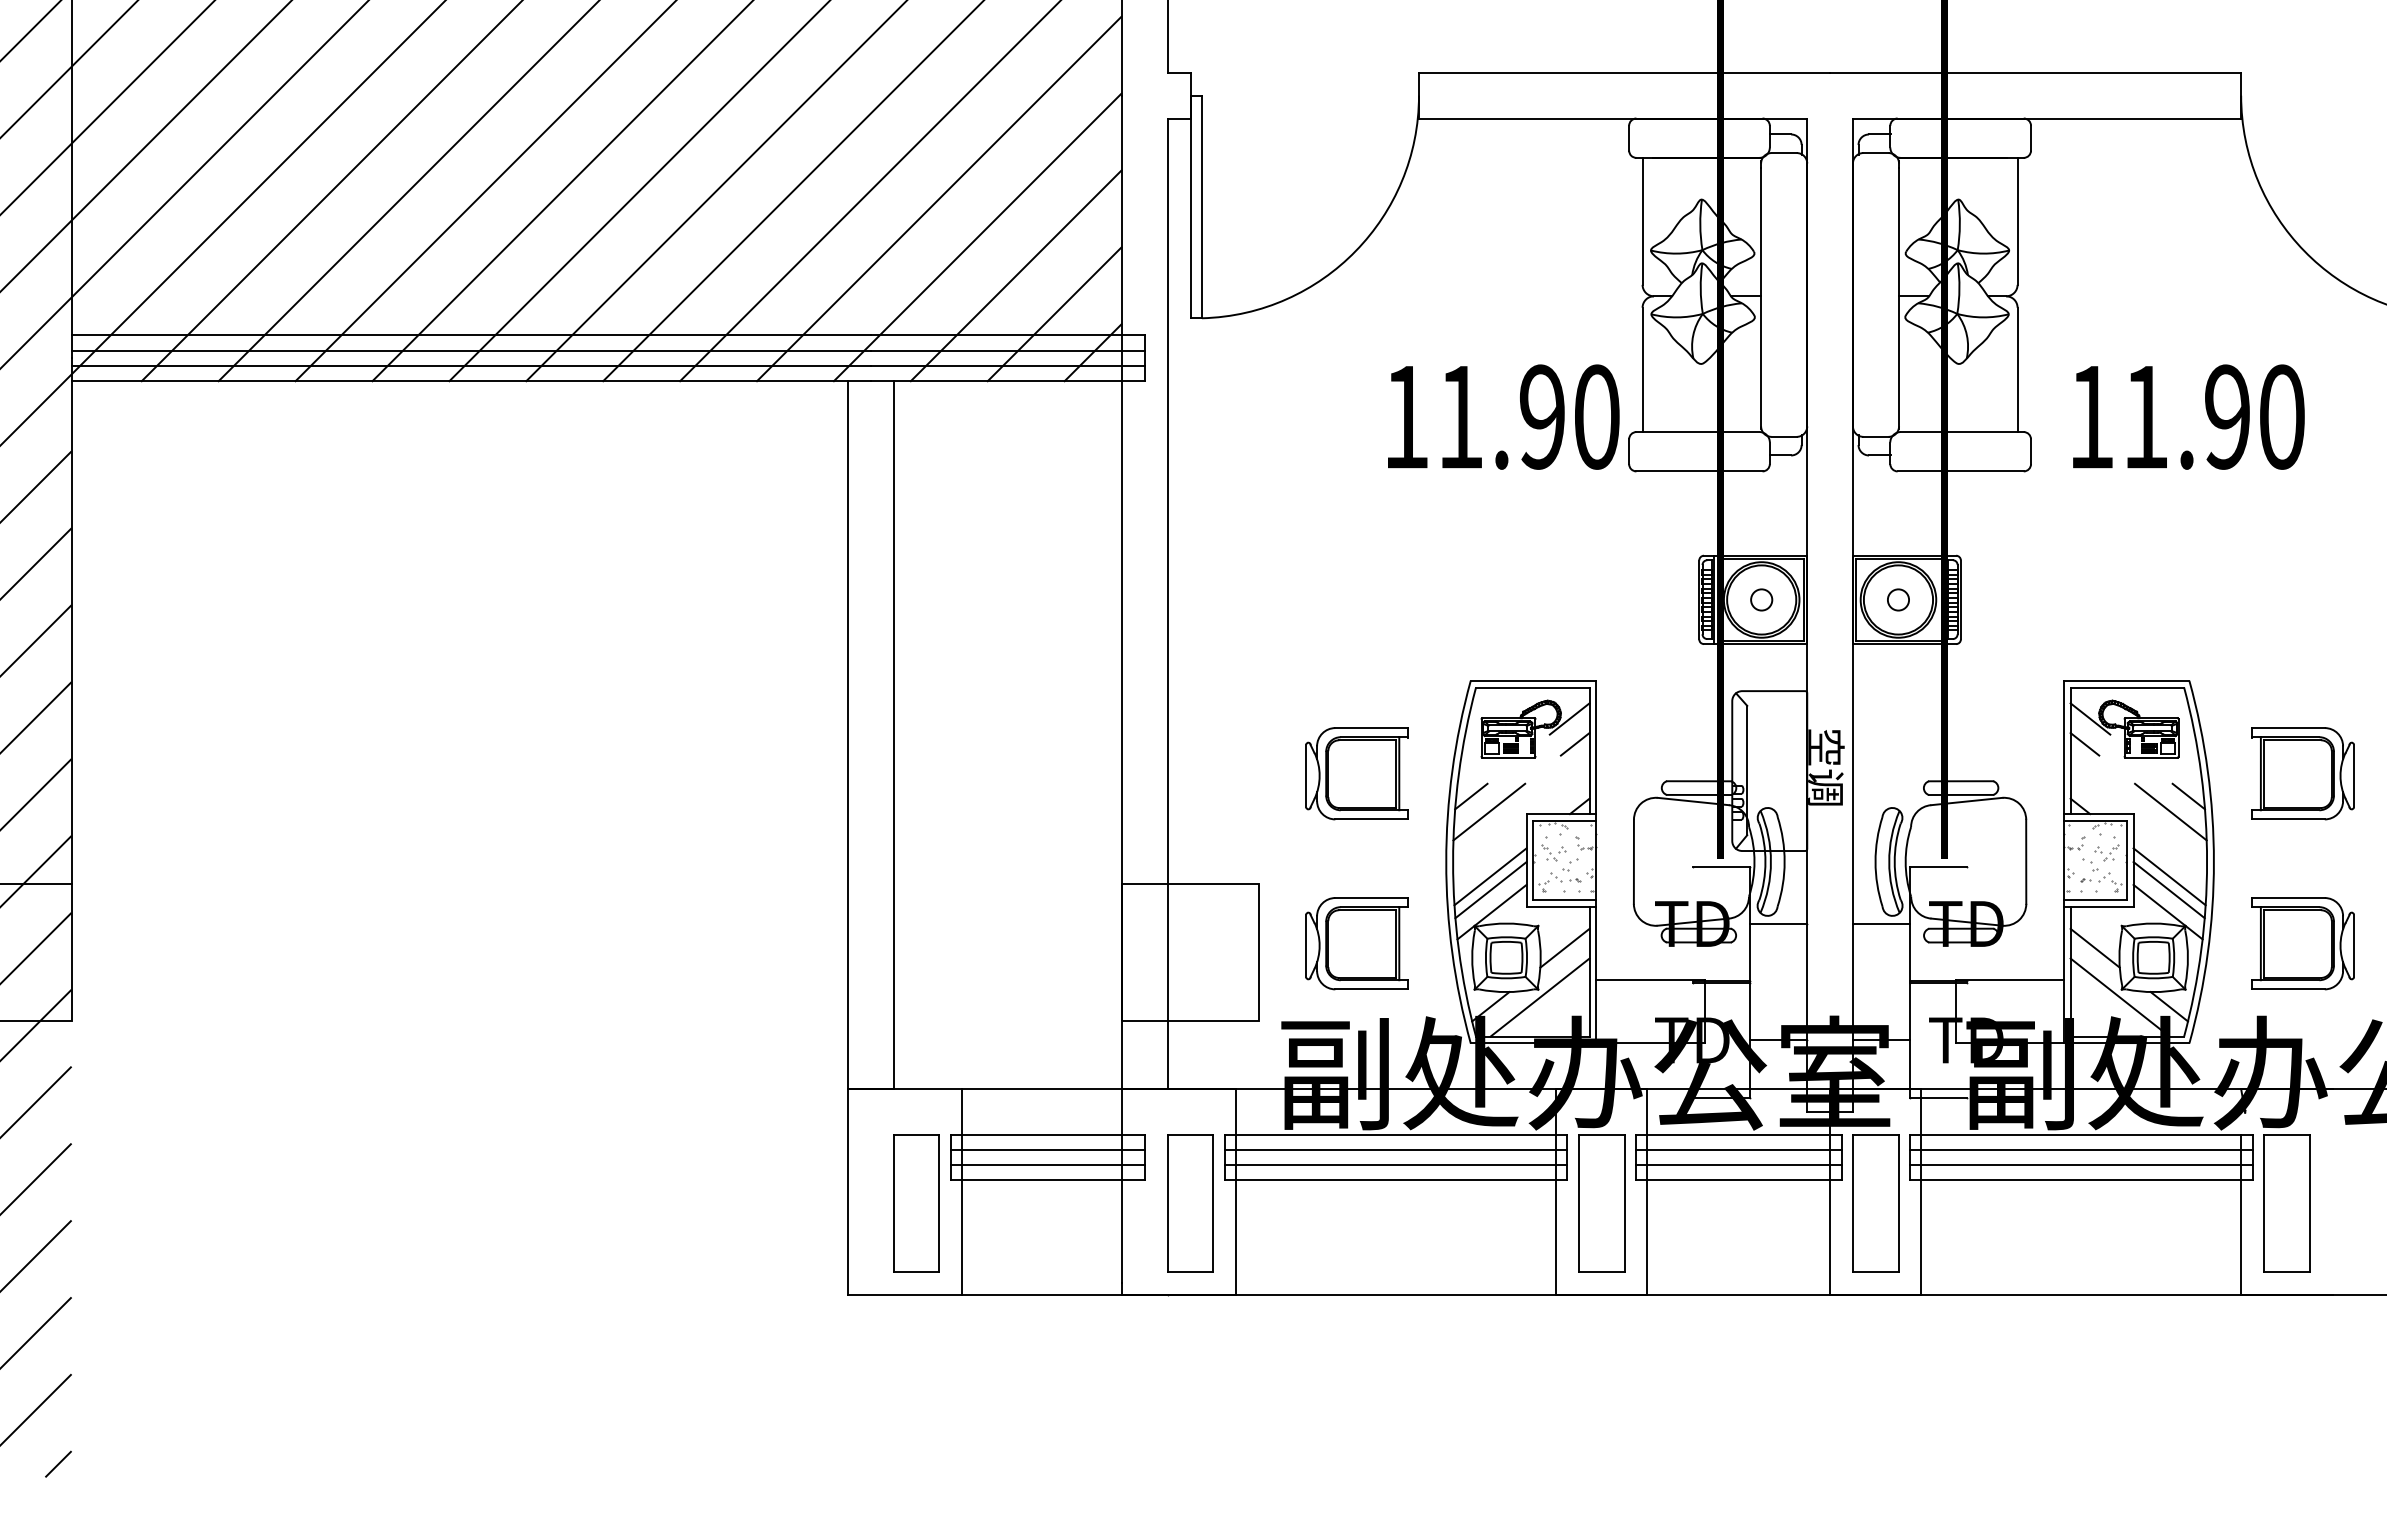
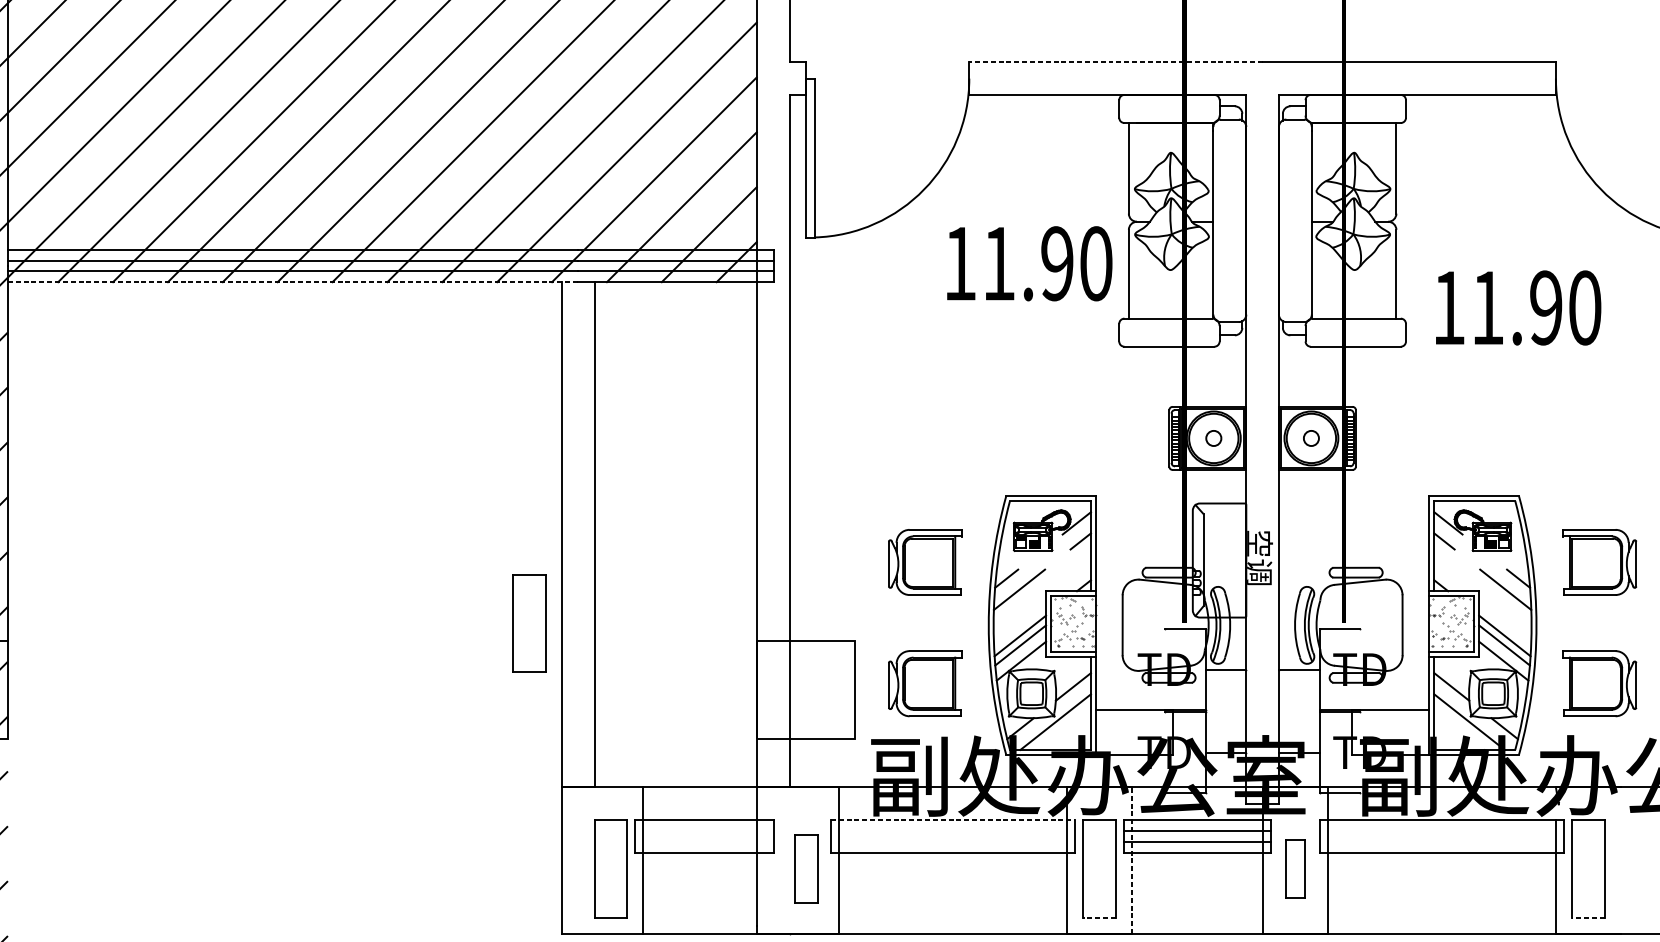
line: (1624, 72) -> (1115, 62), solid -> dashed
line: (471, 381) -> (293, 282), solid -> dashed
text: (1503, 416) -> (1029, 263), moved
part: (802, 859) -> (529, 623), added
line: (1396, 1134) -> (953, 819), solid -> dashed
line: (1047, 1150) -> (704, 831), removed
line: (1395, 1150) -> (952, 831), removed
line: (2081, 1150) -> (1442, 831), removed
line: (1047, 1165) -> (704, 841), removed
line: (1395, 1165) -> (952, 841), removed
line: (2081, 1165) -> (1442, 841), removed
line: (1647, 1191) -> (1132, 860), solid -> dashed
part: (1190, 1203) -> (806, 869), size x0.7
part: (1875, 1203) -> (1295, 869), size x0.6
line: (1601, 1271) -> (1099, 917), solid -> dashed
line: (2286, 1271) -> (1588, 917), solid -> dashed

